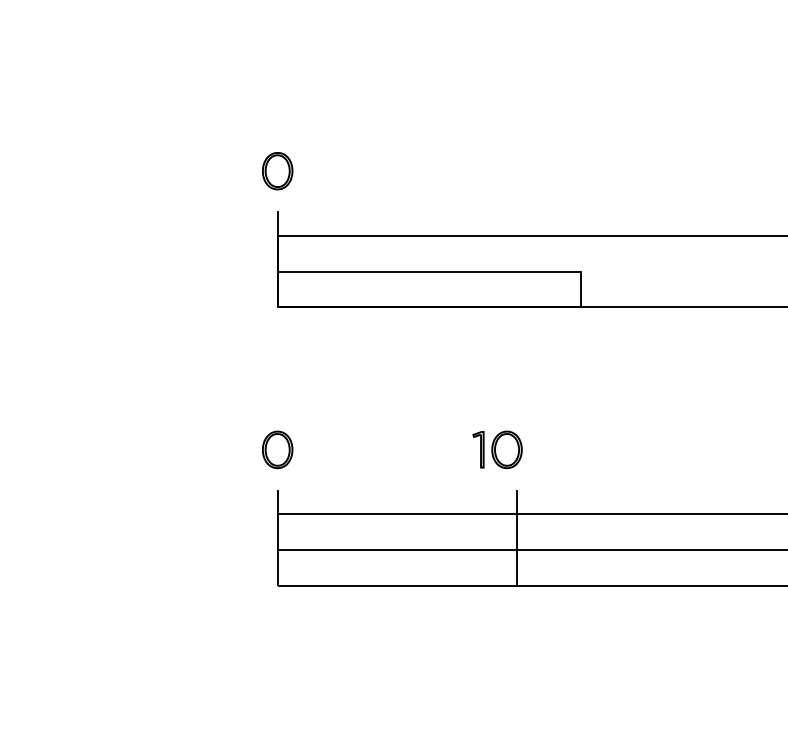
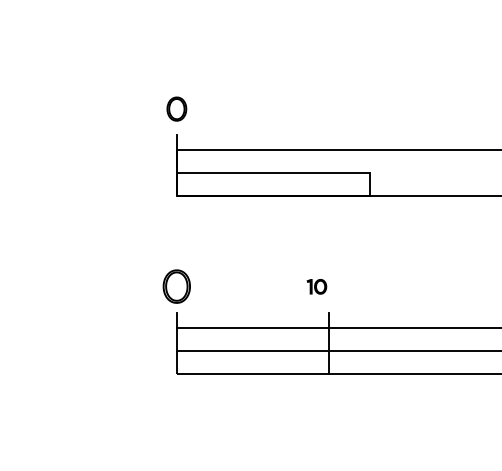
part: (277, 449) -> (176, 286), size x1.4
part: (496, 449) -> (316, 286), size x0.6

